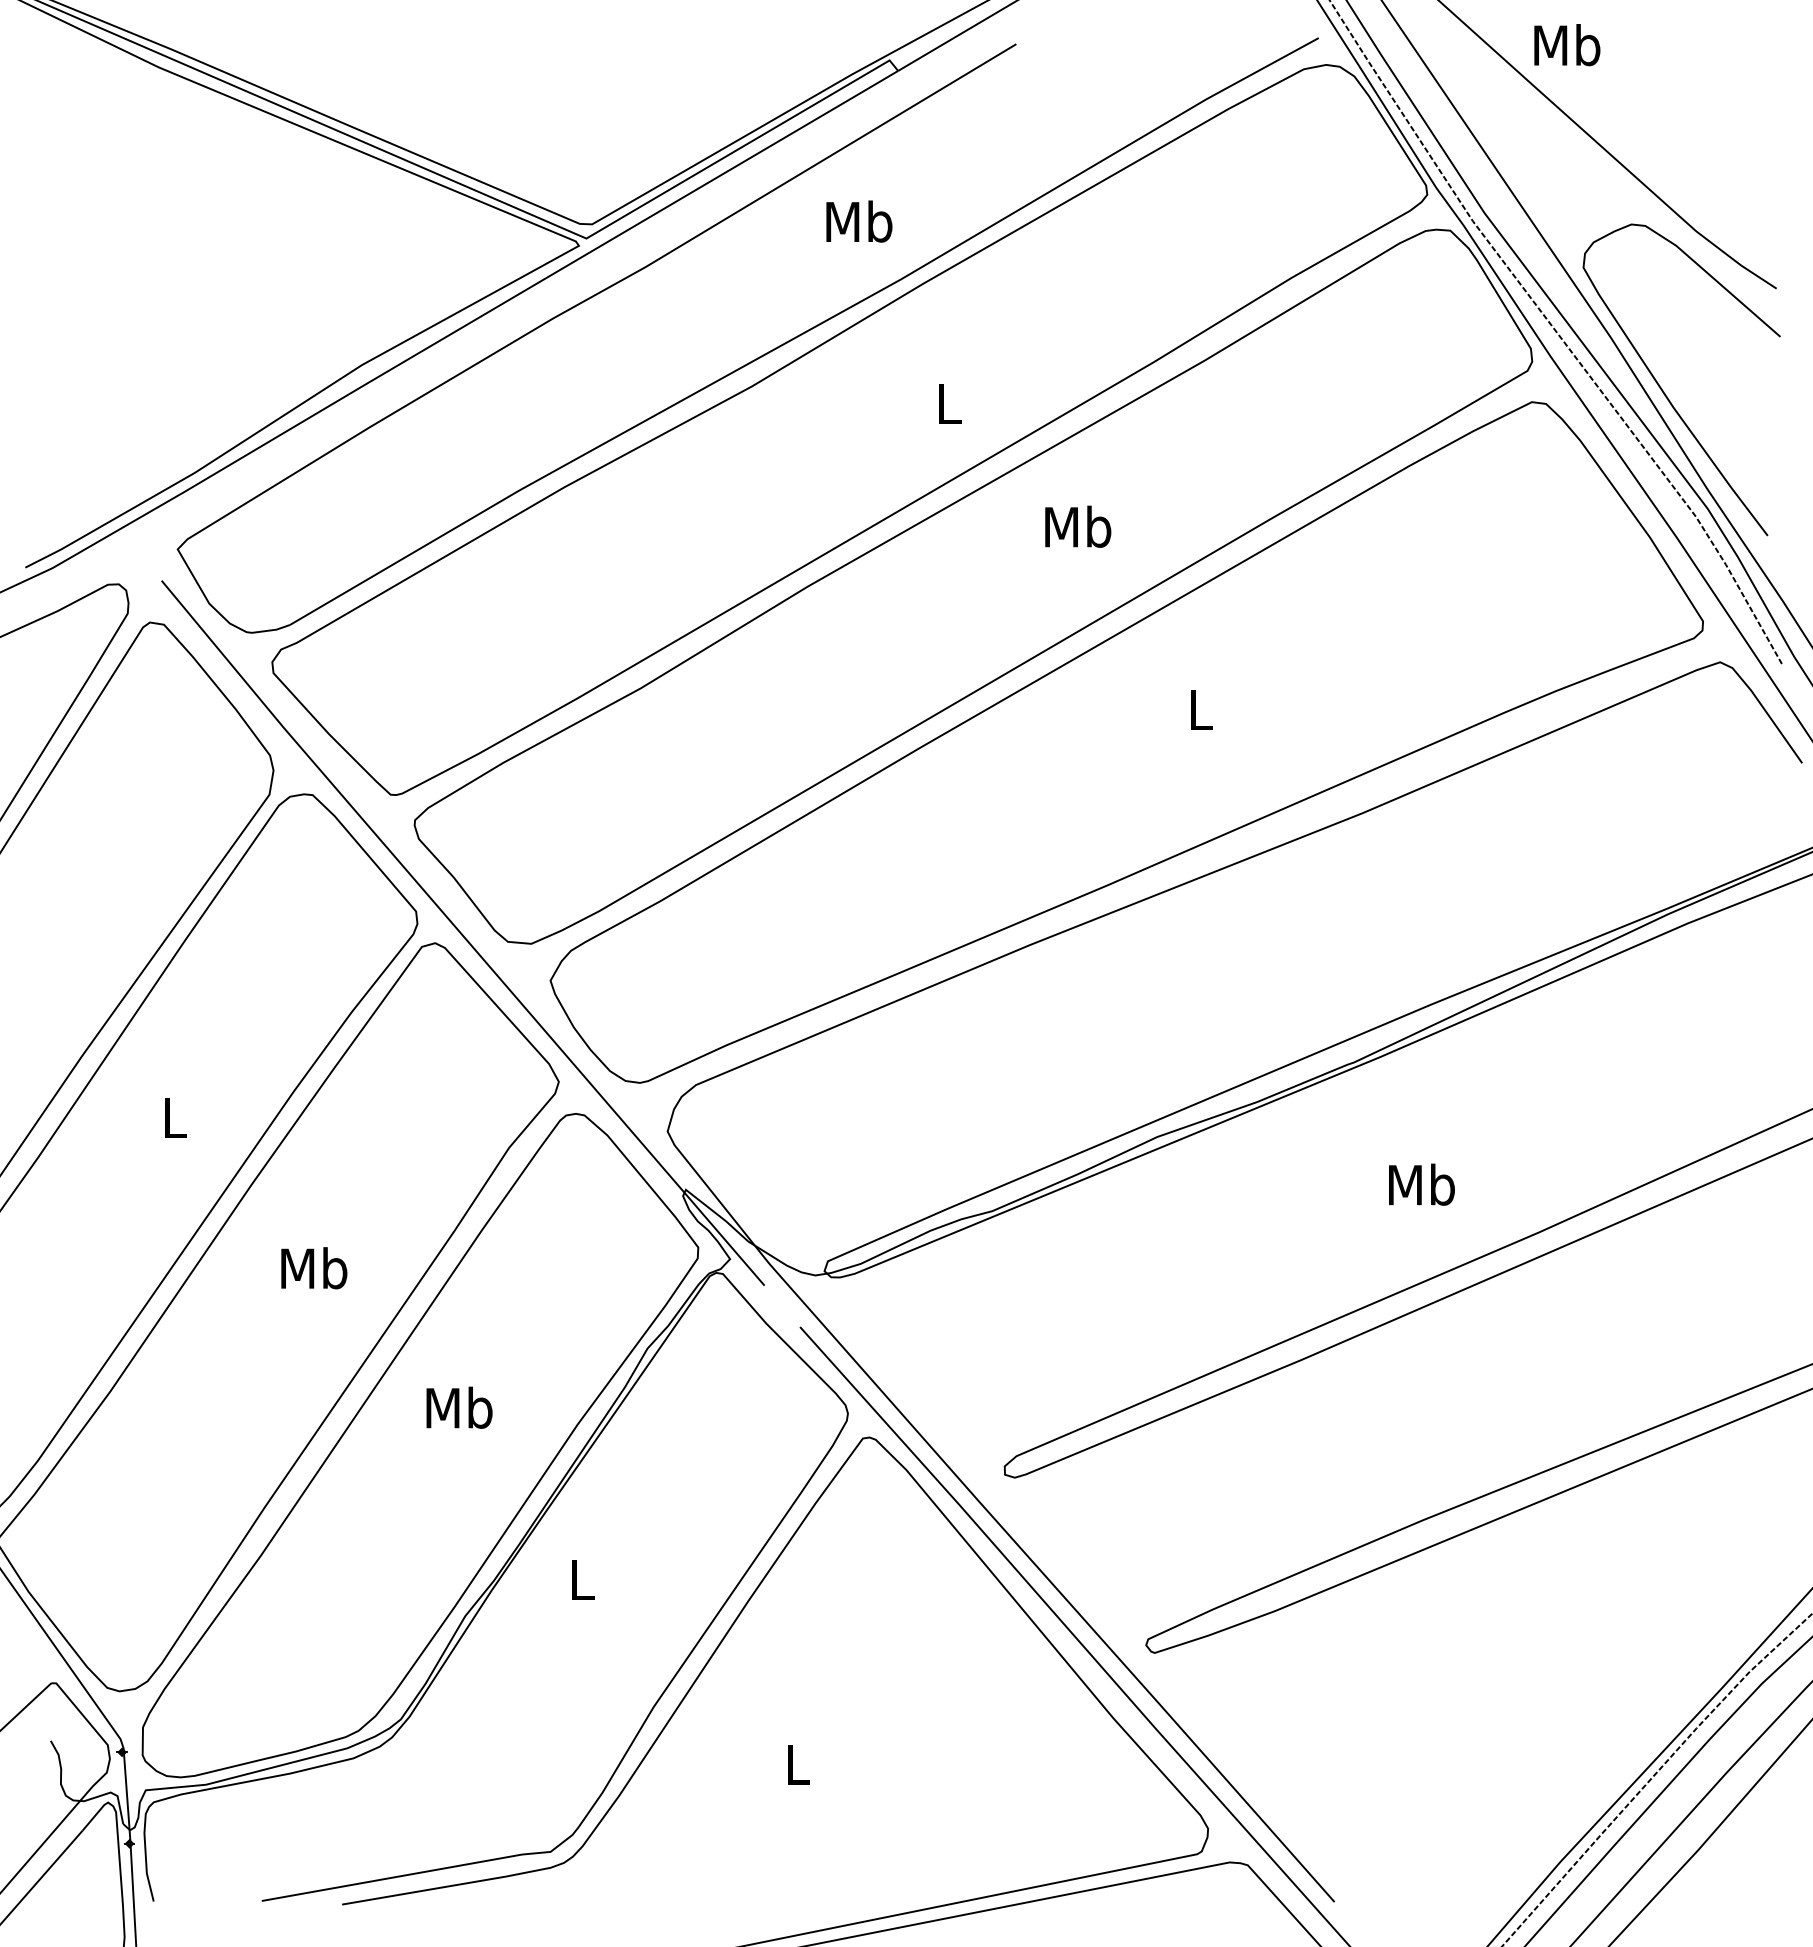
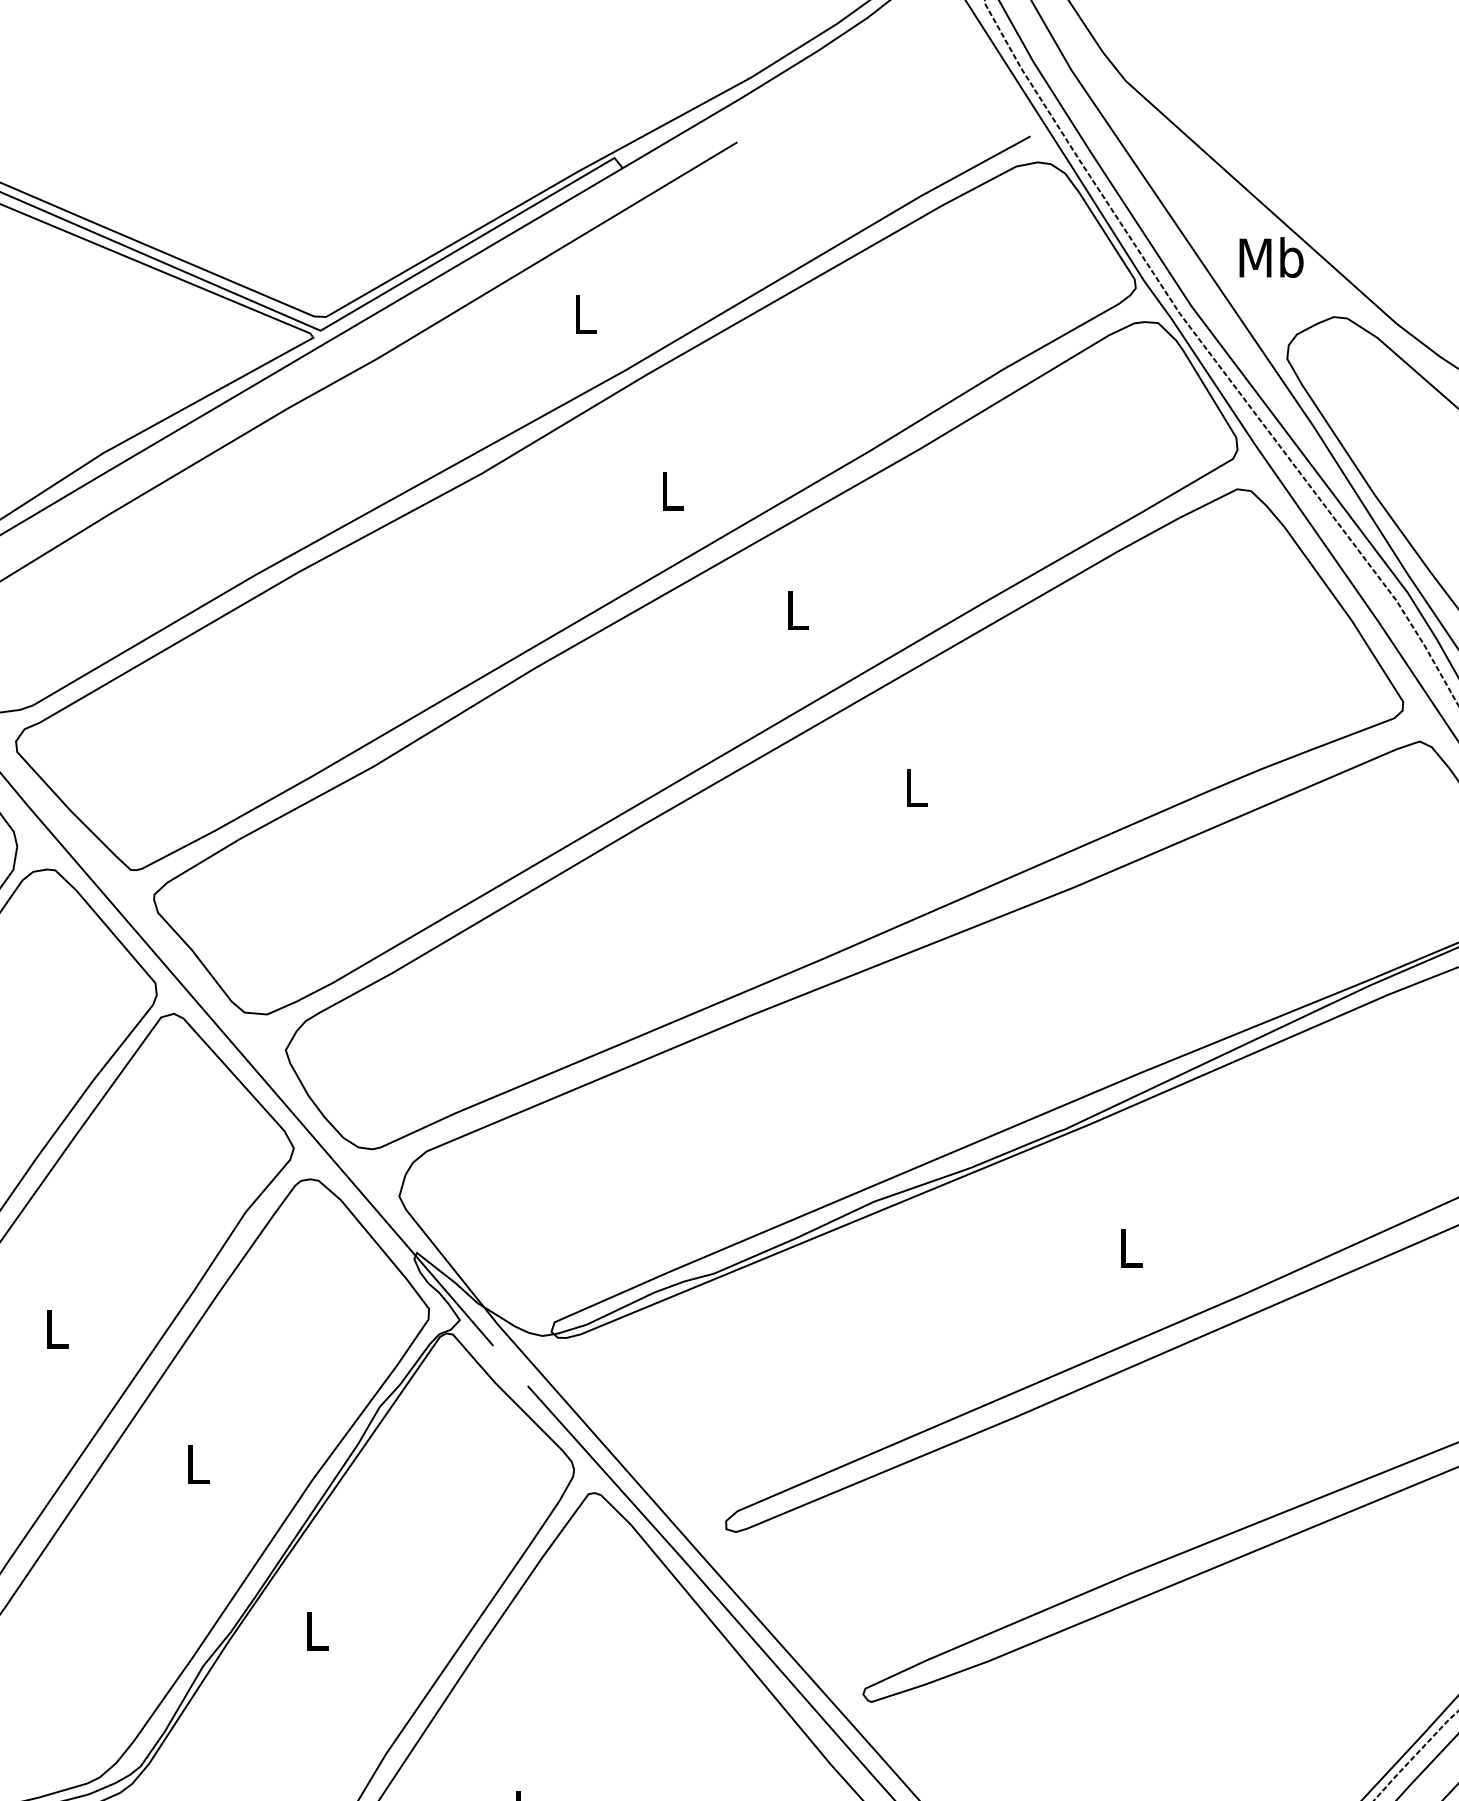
text: (1567, 45) -> (1271, 257), moved
text: (859, 221) -> (585, 314), Mb -> L
text: (1078, 526) -> (797, 609), Mb -> L
text: (1421, 1184) -> (1130, 1247), Mb -> L
text: (314, 1268) -> (56, 1329), Mb -> L
text: (459, 1407) -> (197, 1464), Mb -> L

